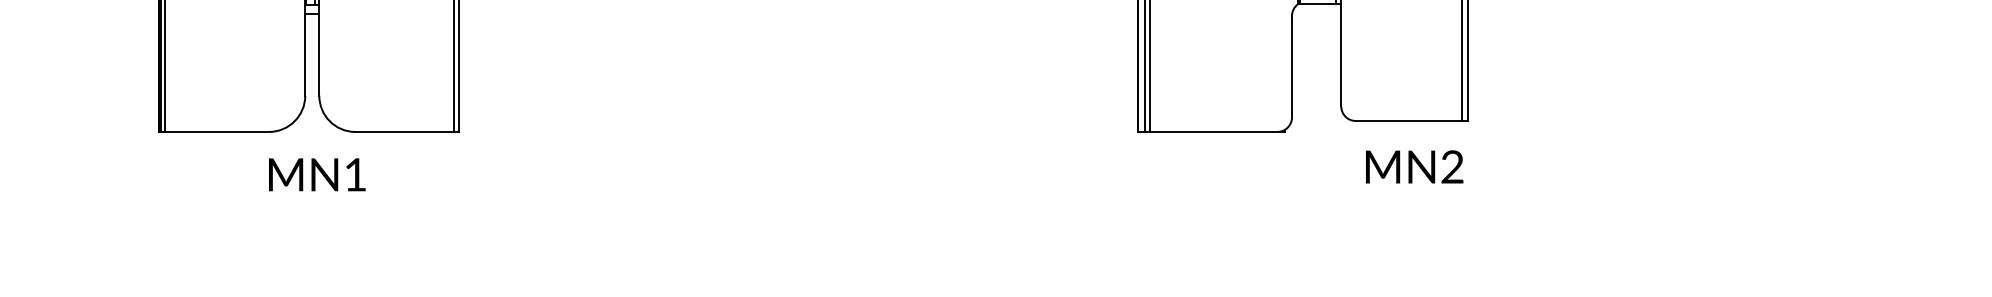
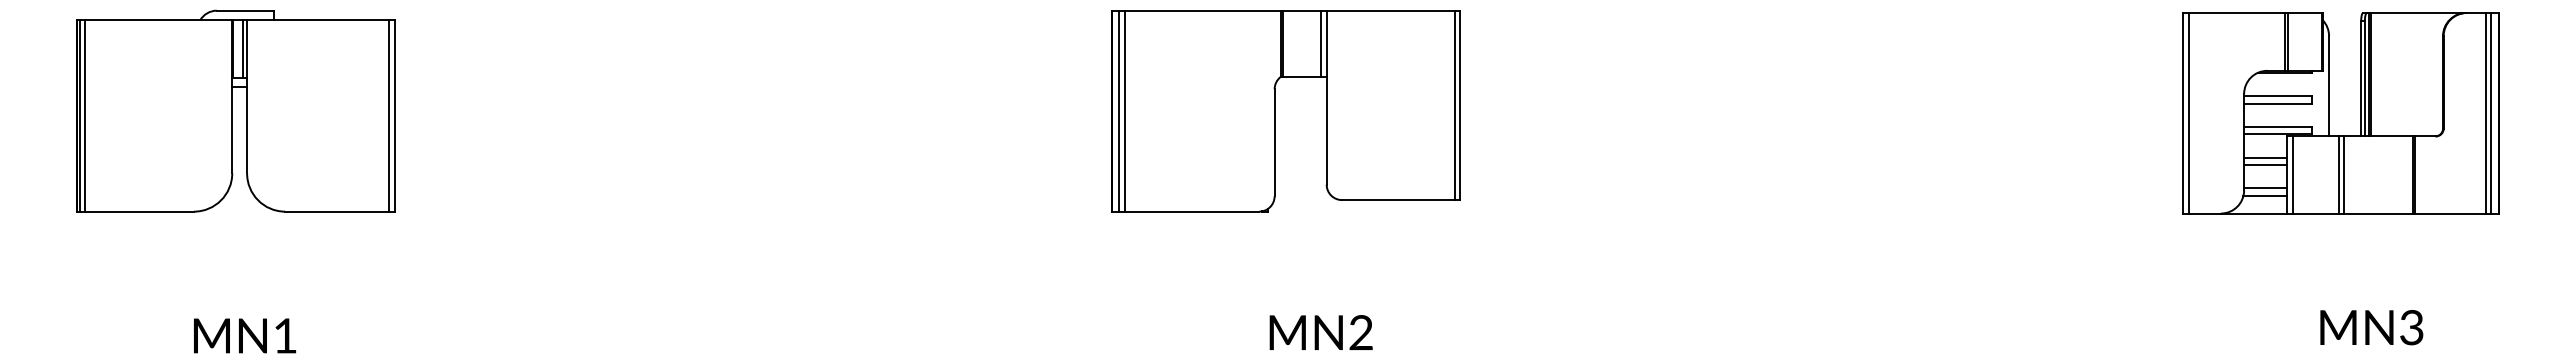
text: (1413, 166) -> (1320, 332), moved
text: (317, 174) -> (245, 335), moved

